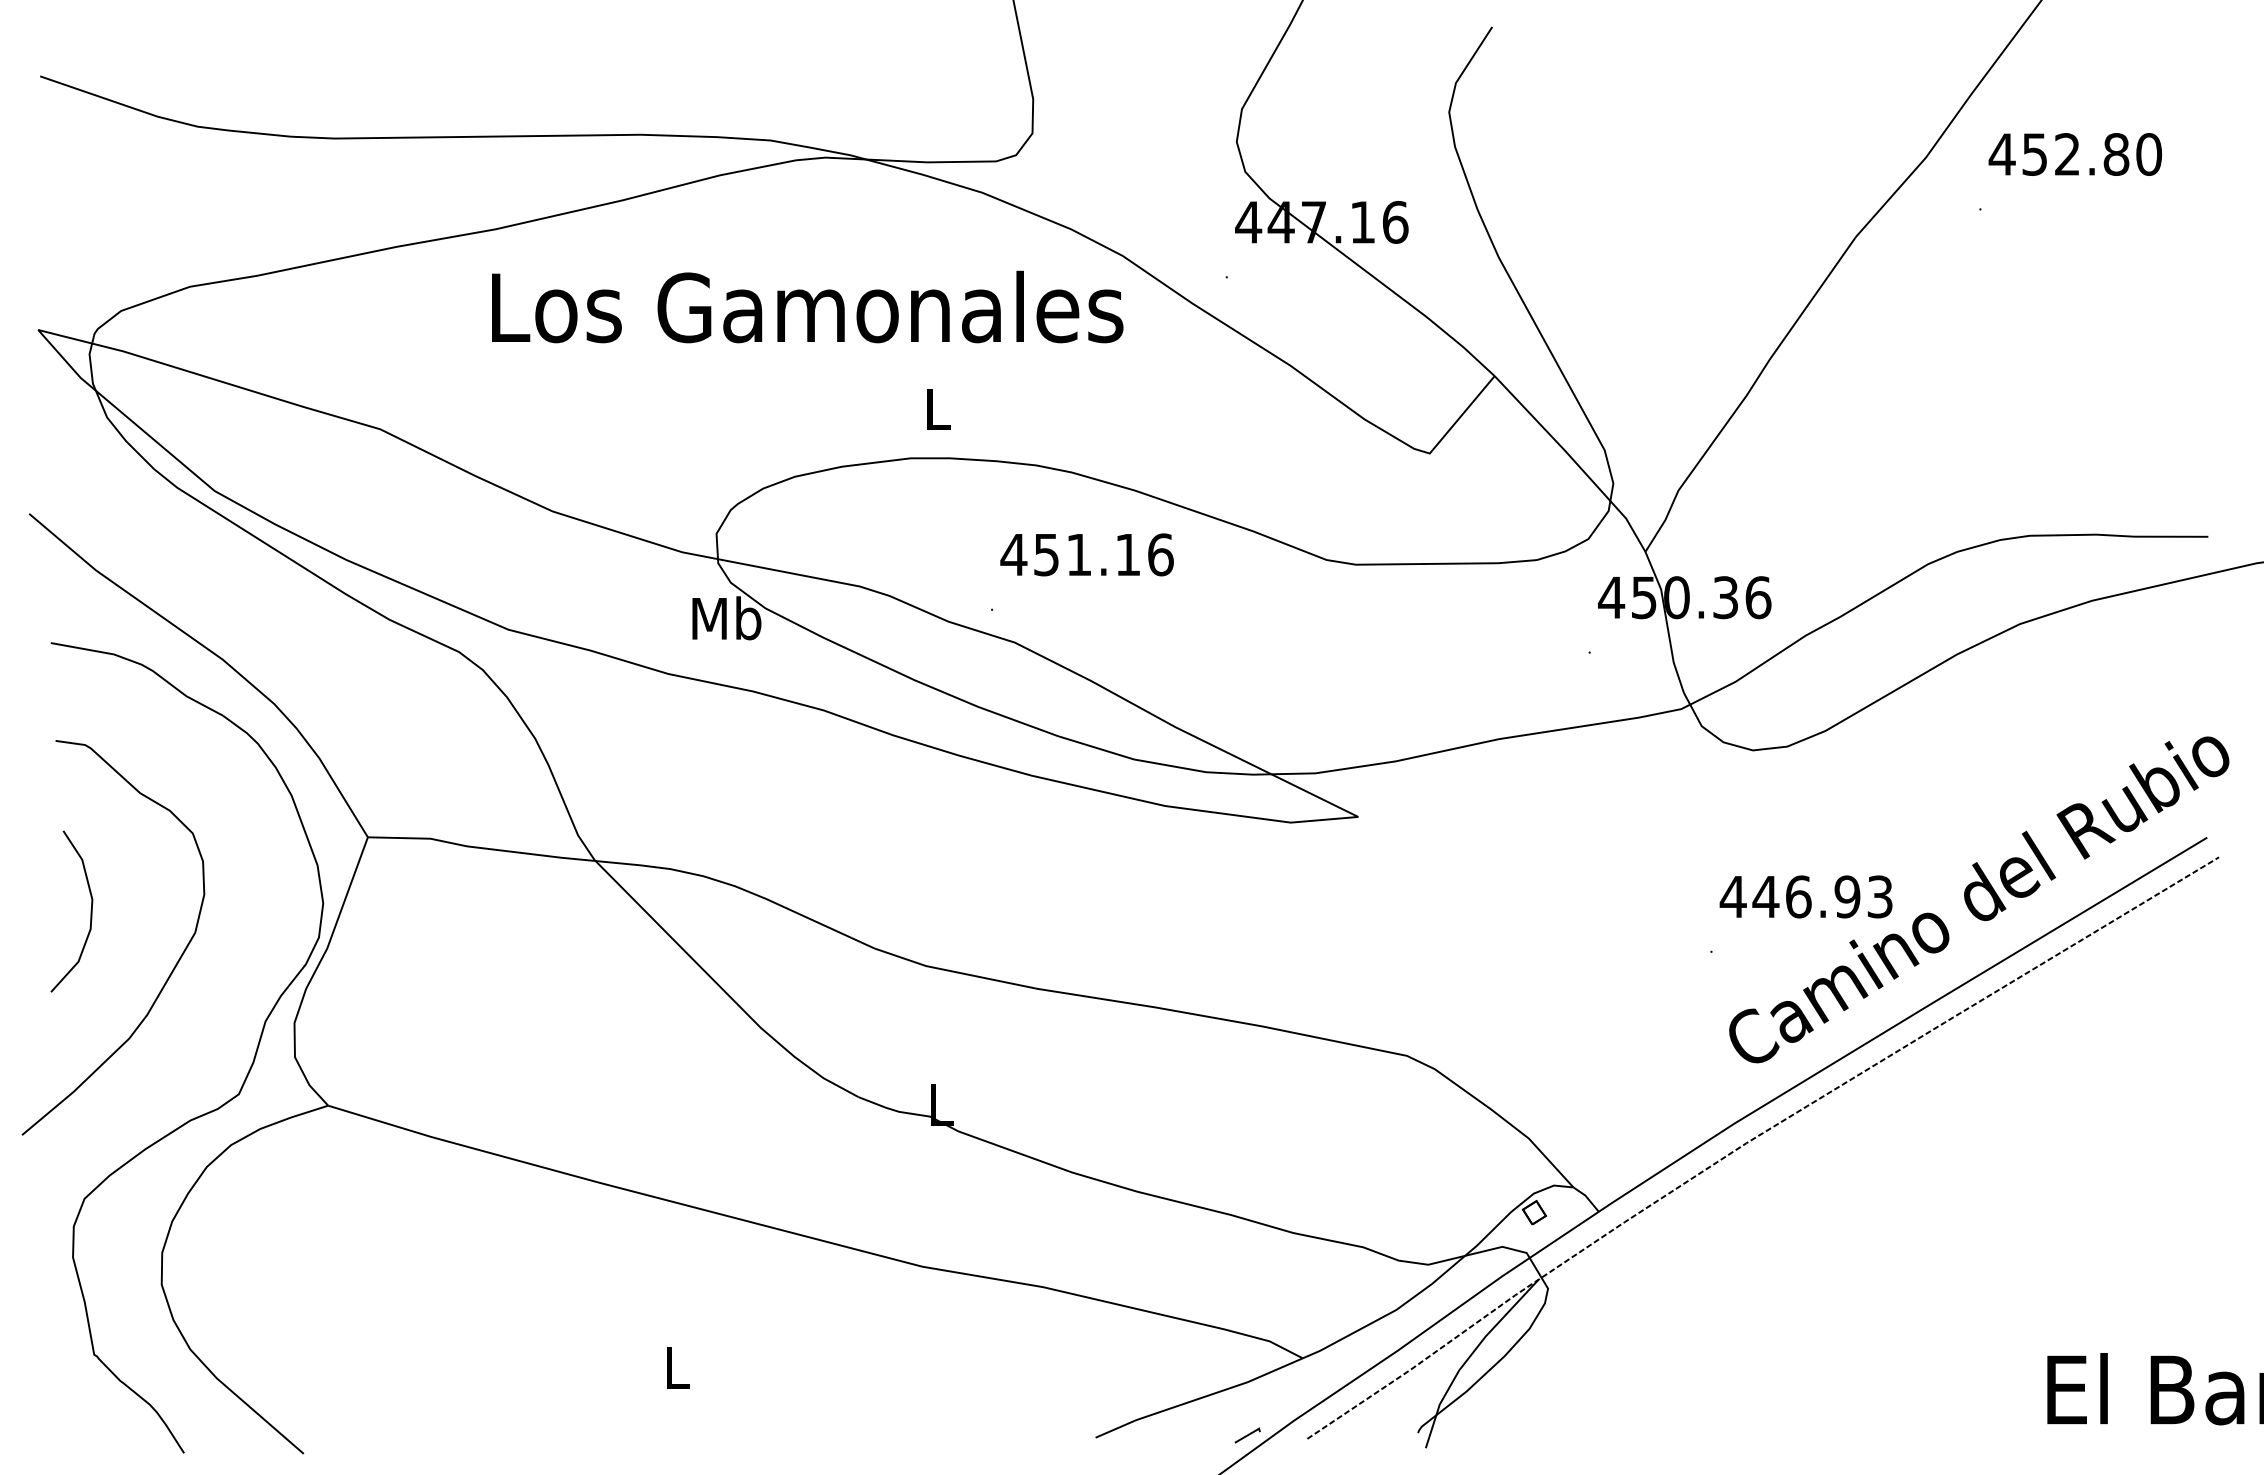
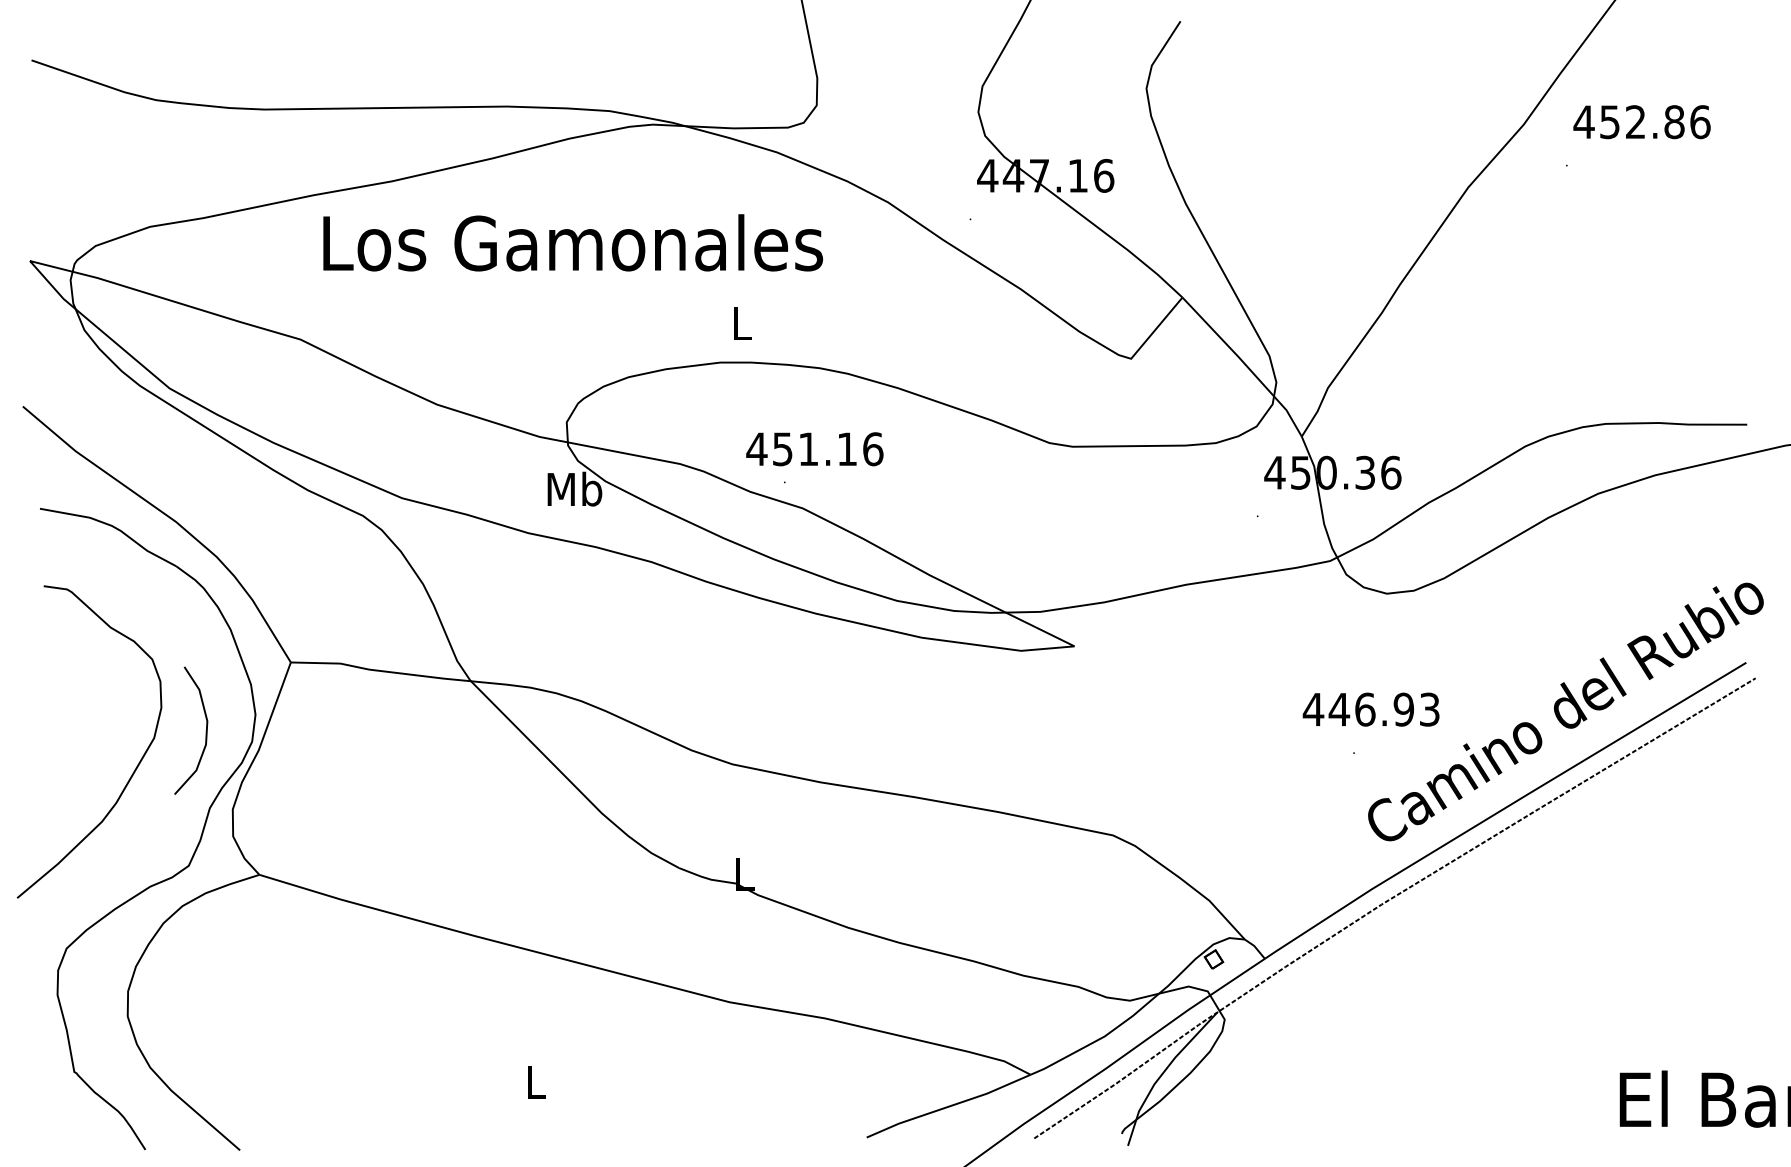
text: (2149, 154) -> (1700, 122), 452.80 -> 452.86
text: (807, 306) -> (573, 242), moved
text: (1086, 554) -> (814, 448), moved
text: (1805, 896) -> (1370, 709), moved
curve: (90, 911) -> (205, 730), moved
line: (1247, 1435) -> (986, 1135), removed

